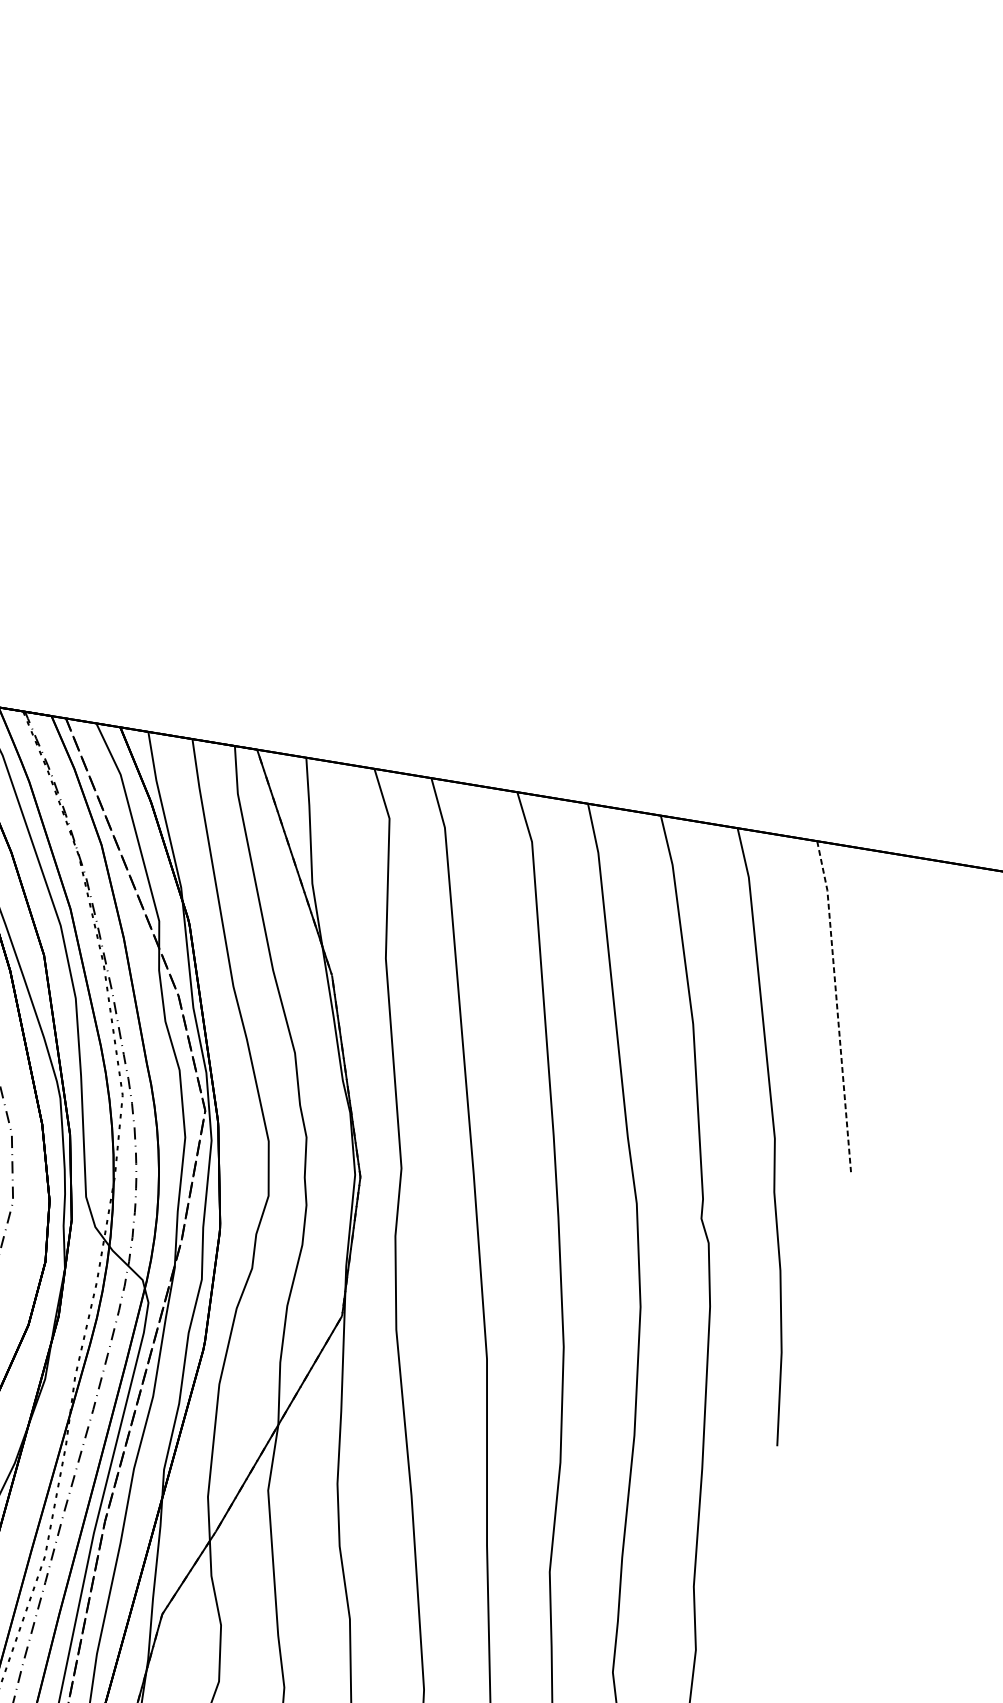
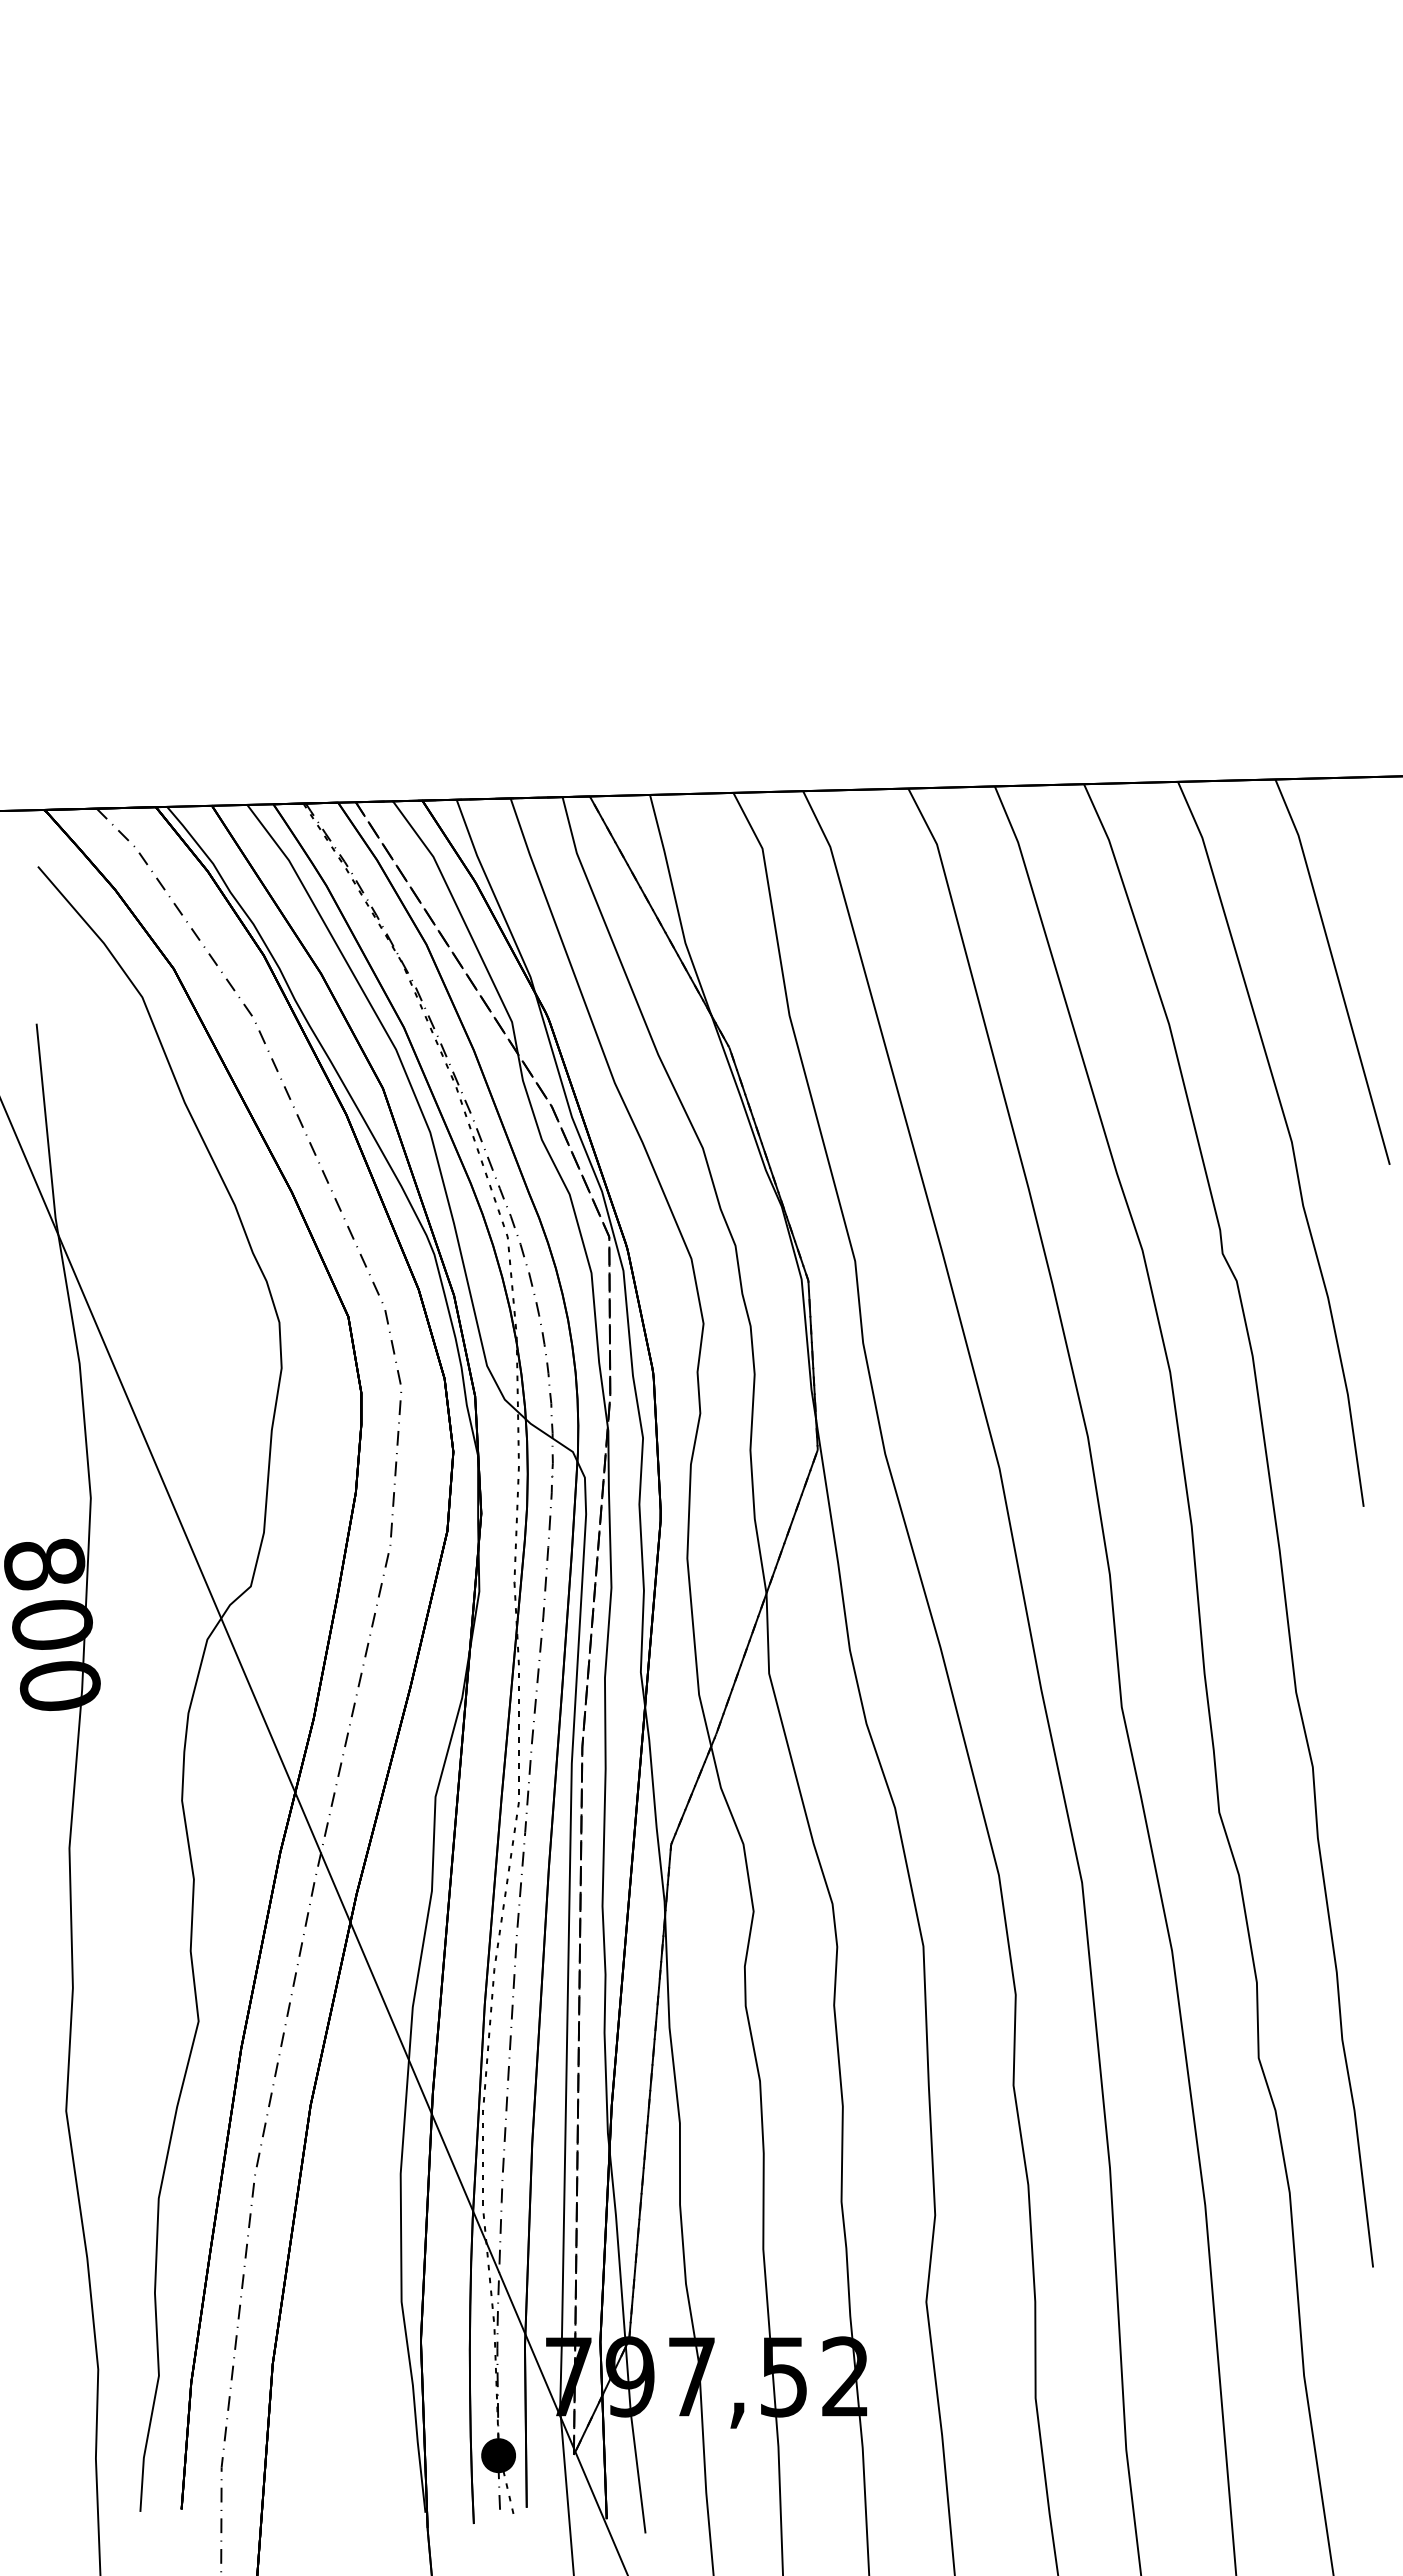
line: (836, 1005) -> (1335, 970), dashed -> solid

